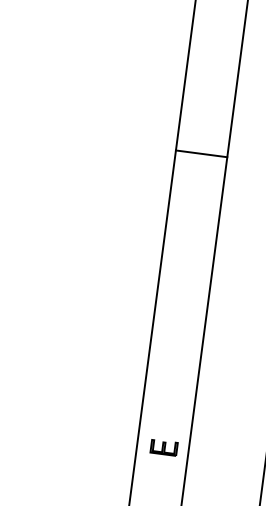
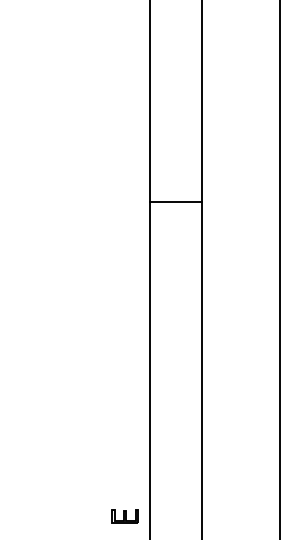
line: (201, 154) -> (176, 202), moved
part: (163, 447) -> (124, 516), moved

